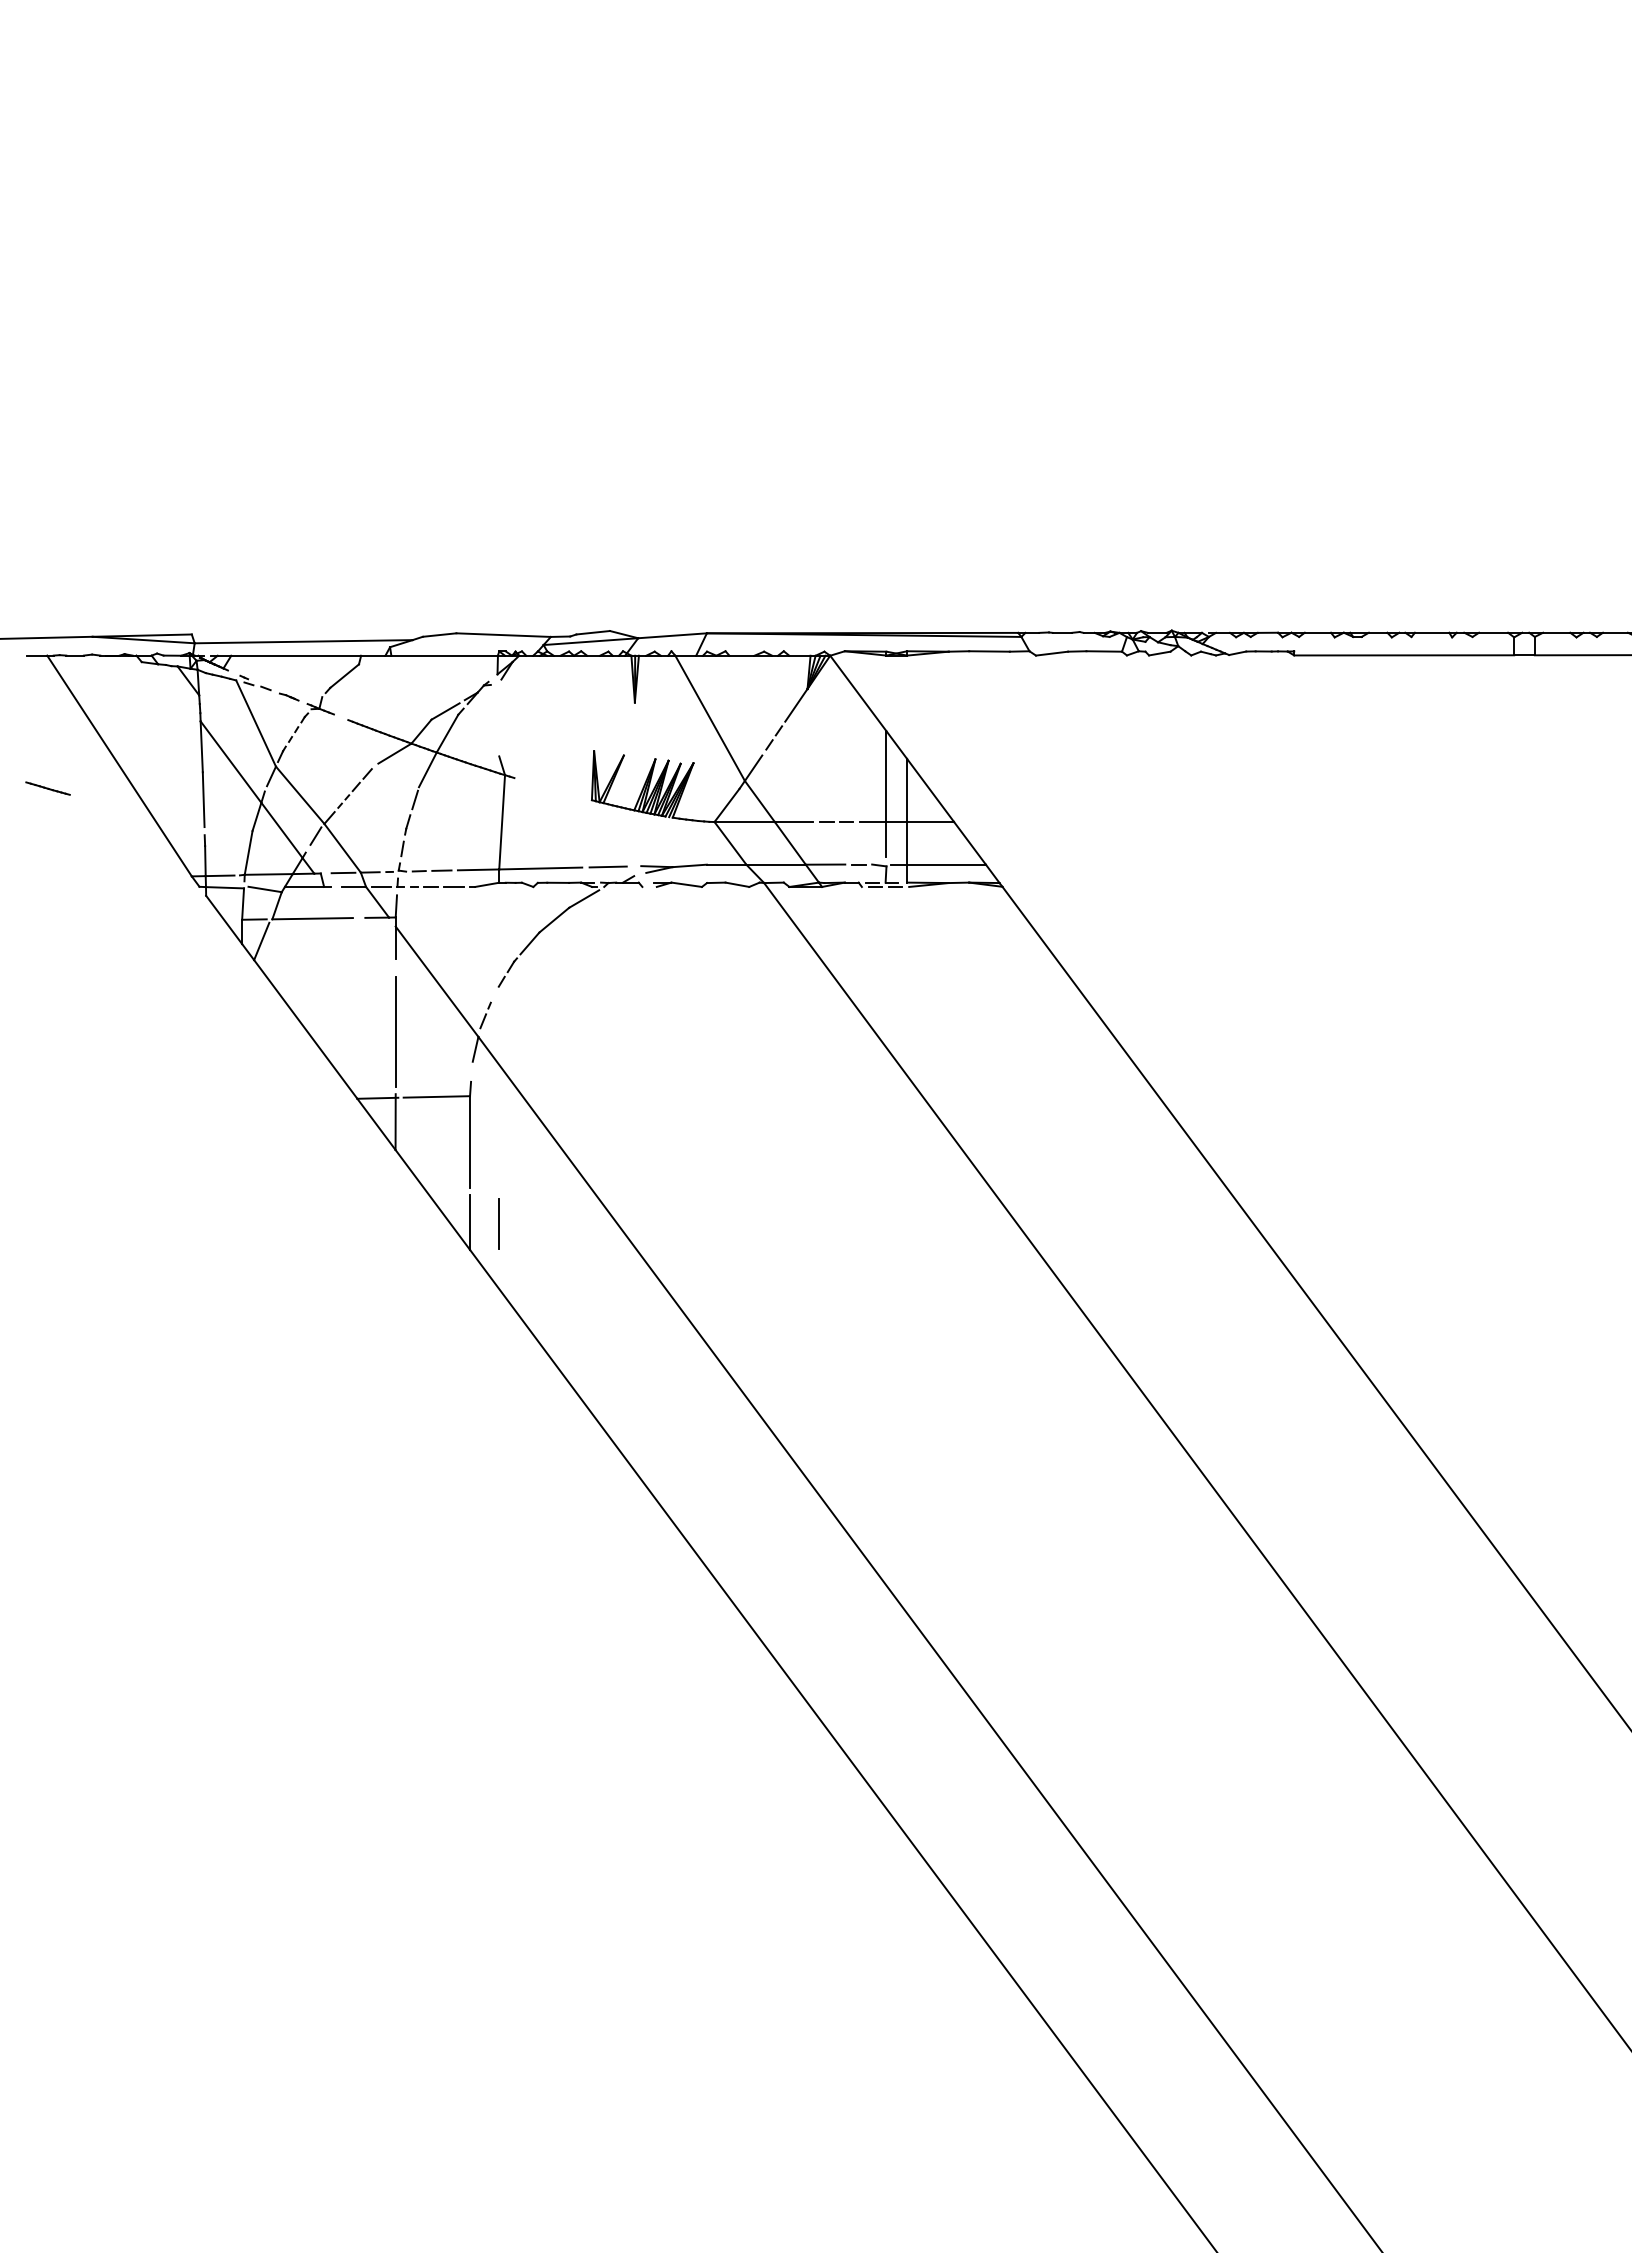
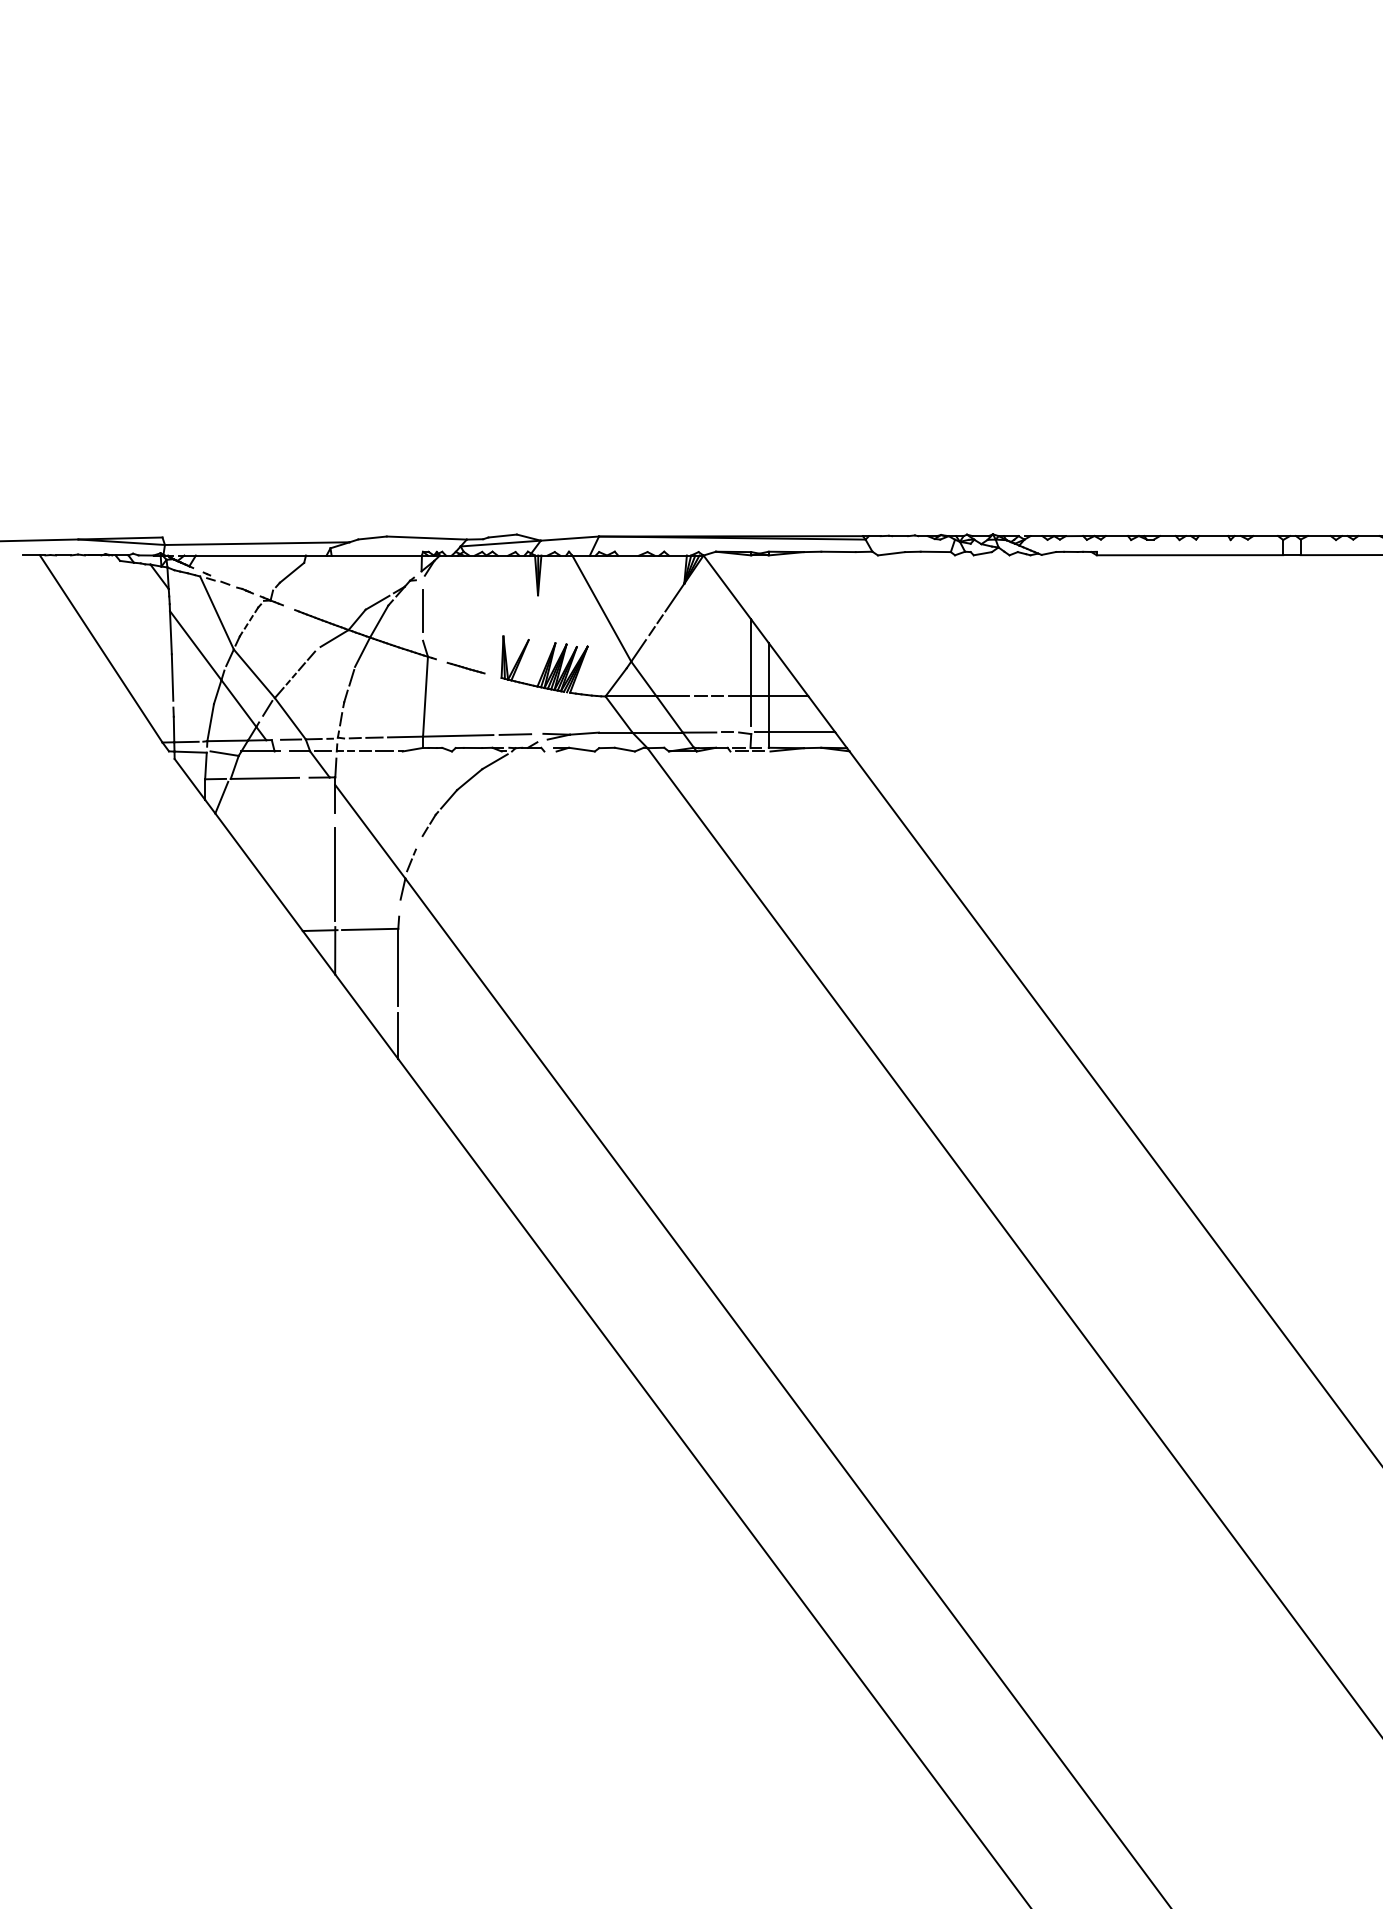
line: (47, 788) -> (465, 668), moved
line: (498, 1223) -> (422, 610), moved

